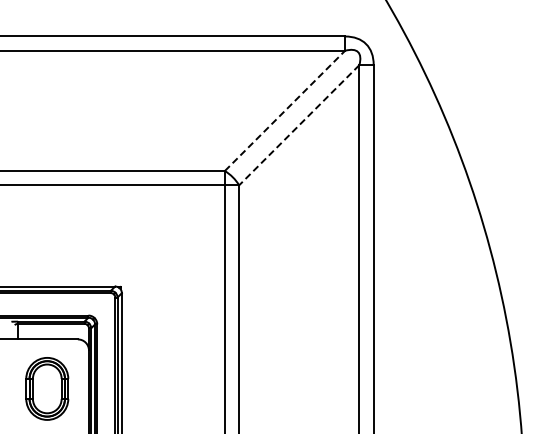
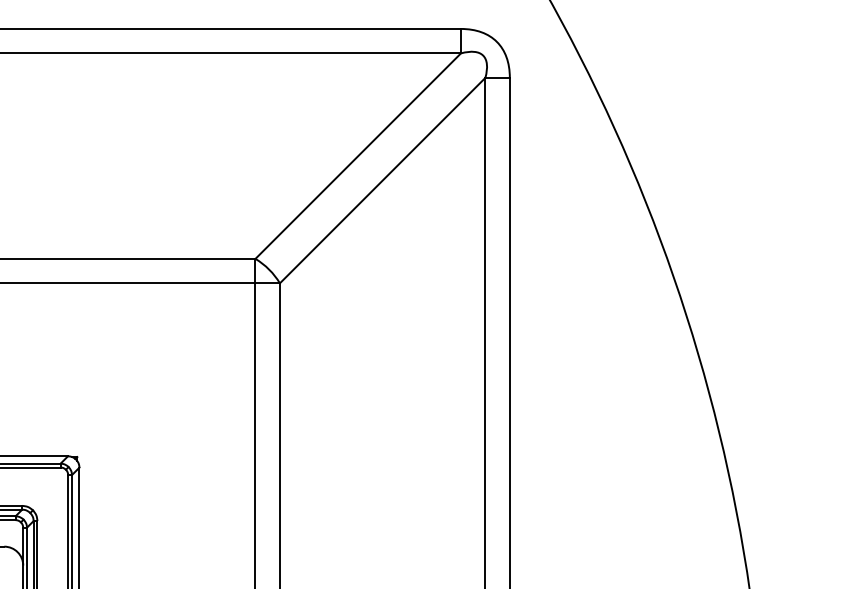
line: (285, 110) -> (359, 155), dashed -> solid
line: (298, 125) -> (381, 181), dashed -> solid

